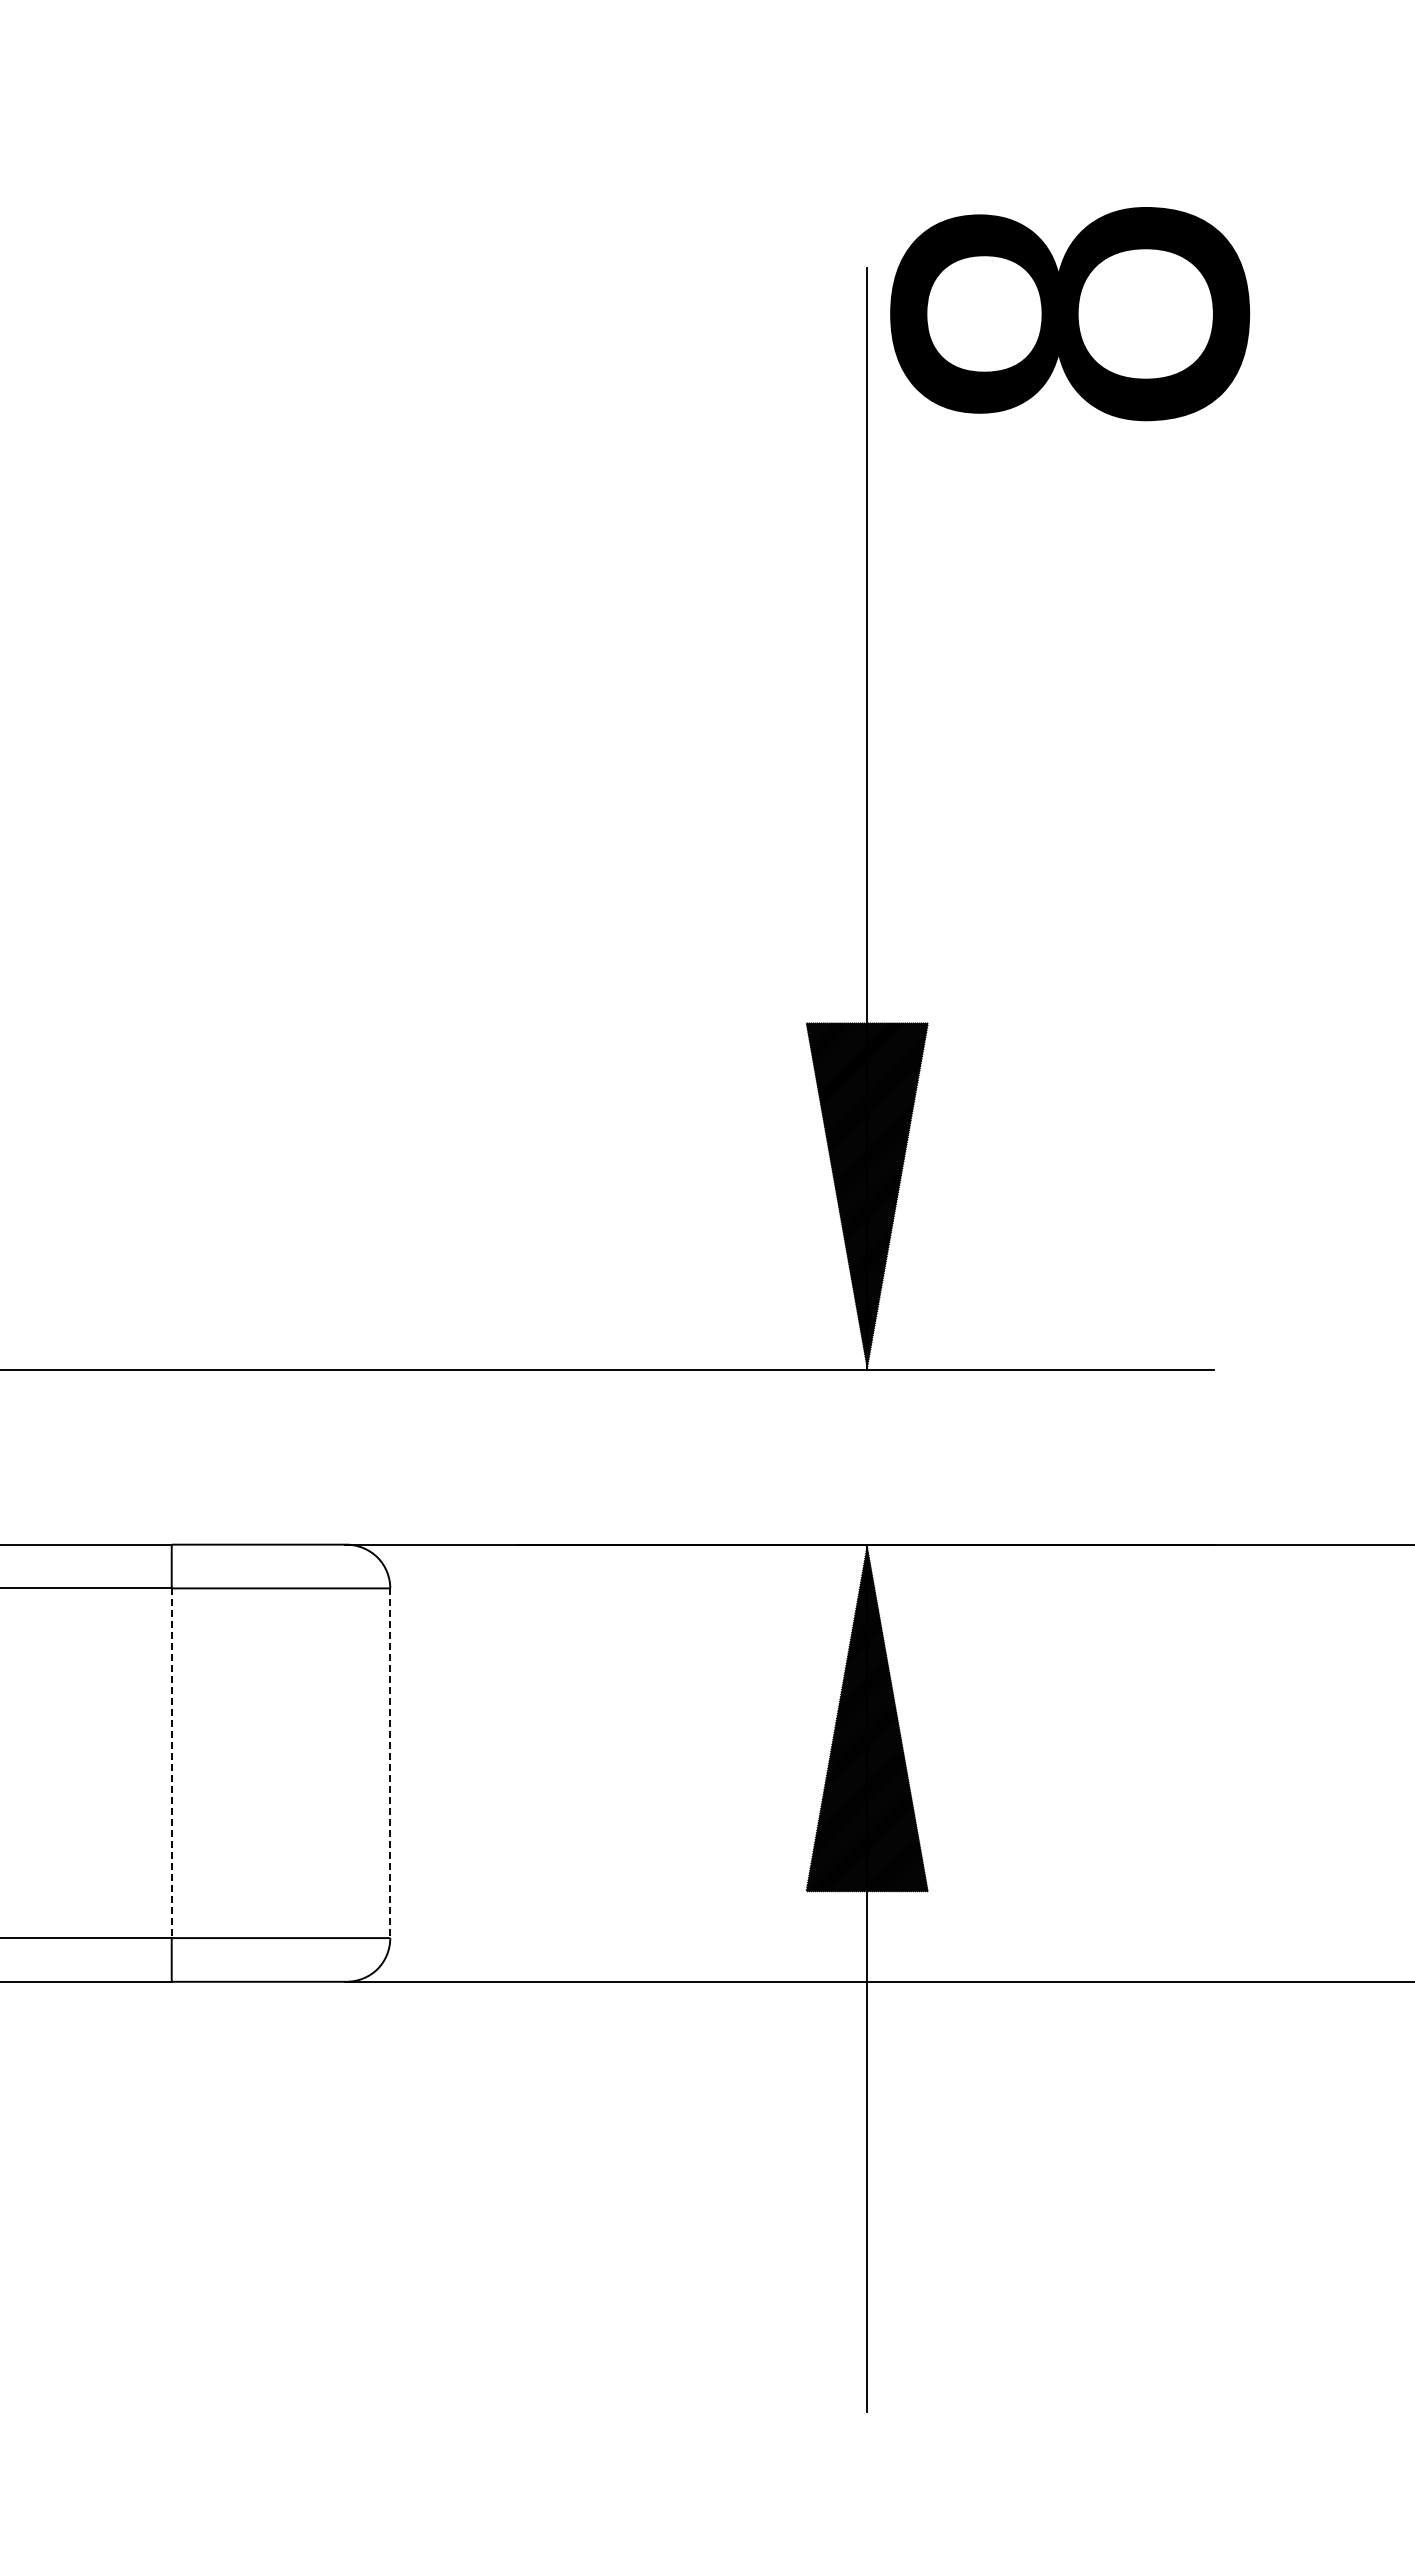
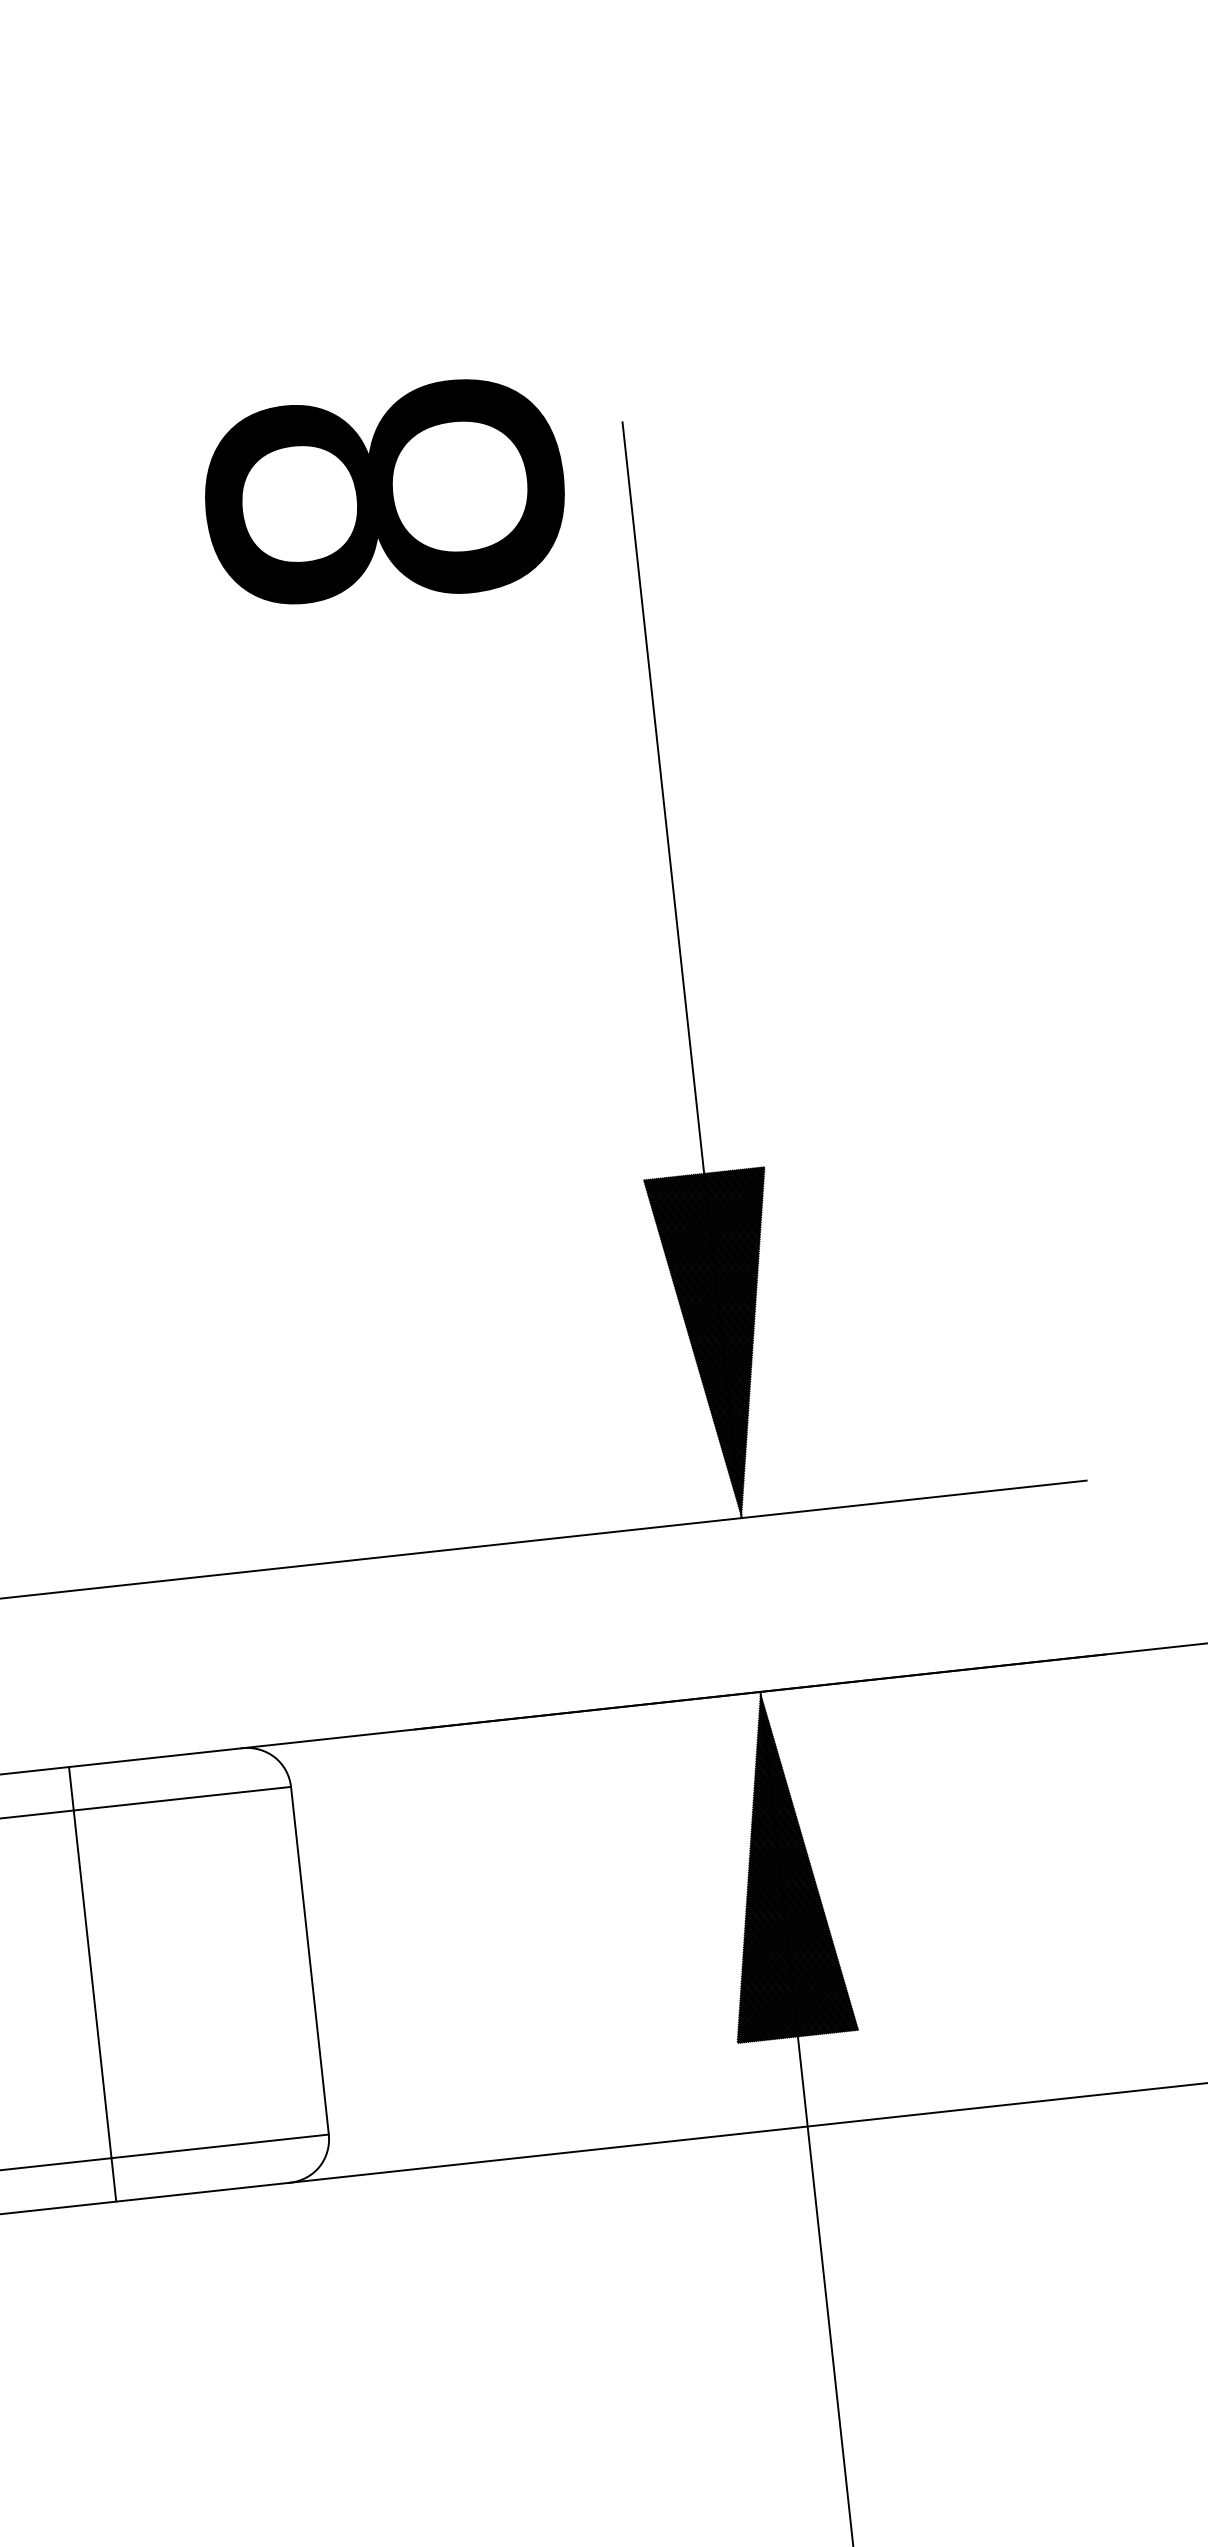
text: (1070, 314) -> (385, 495), moved
line: (171, 1763) -> (92, 1984), dashed -> solid
line: (390, 1763) -> (310, 1960), dashed -> solid

